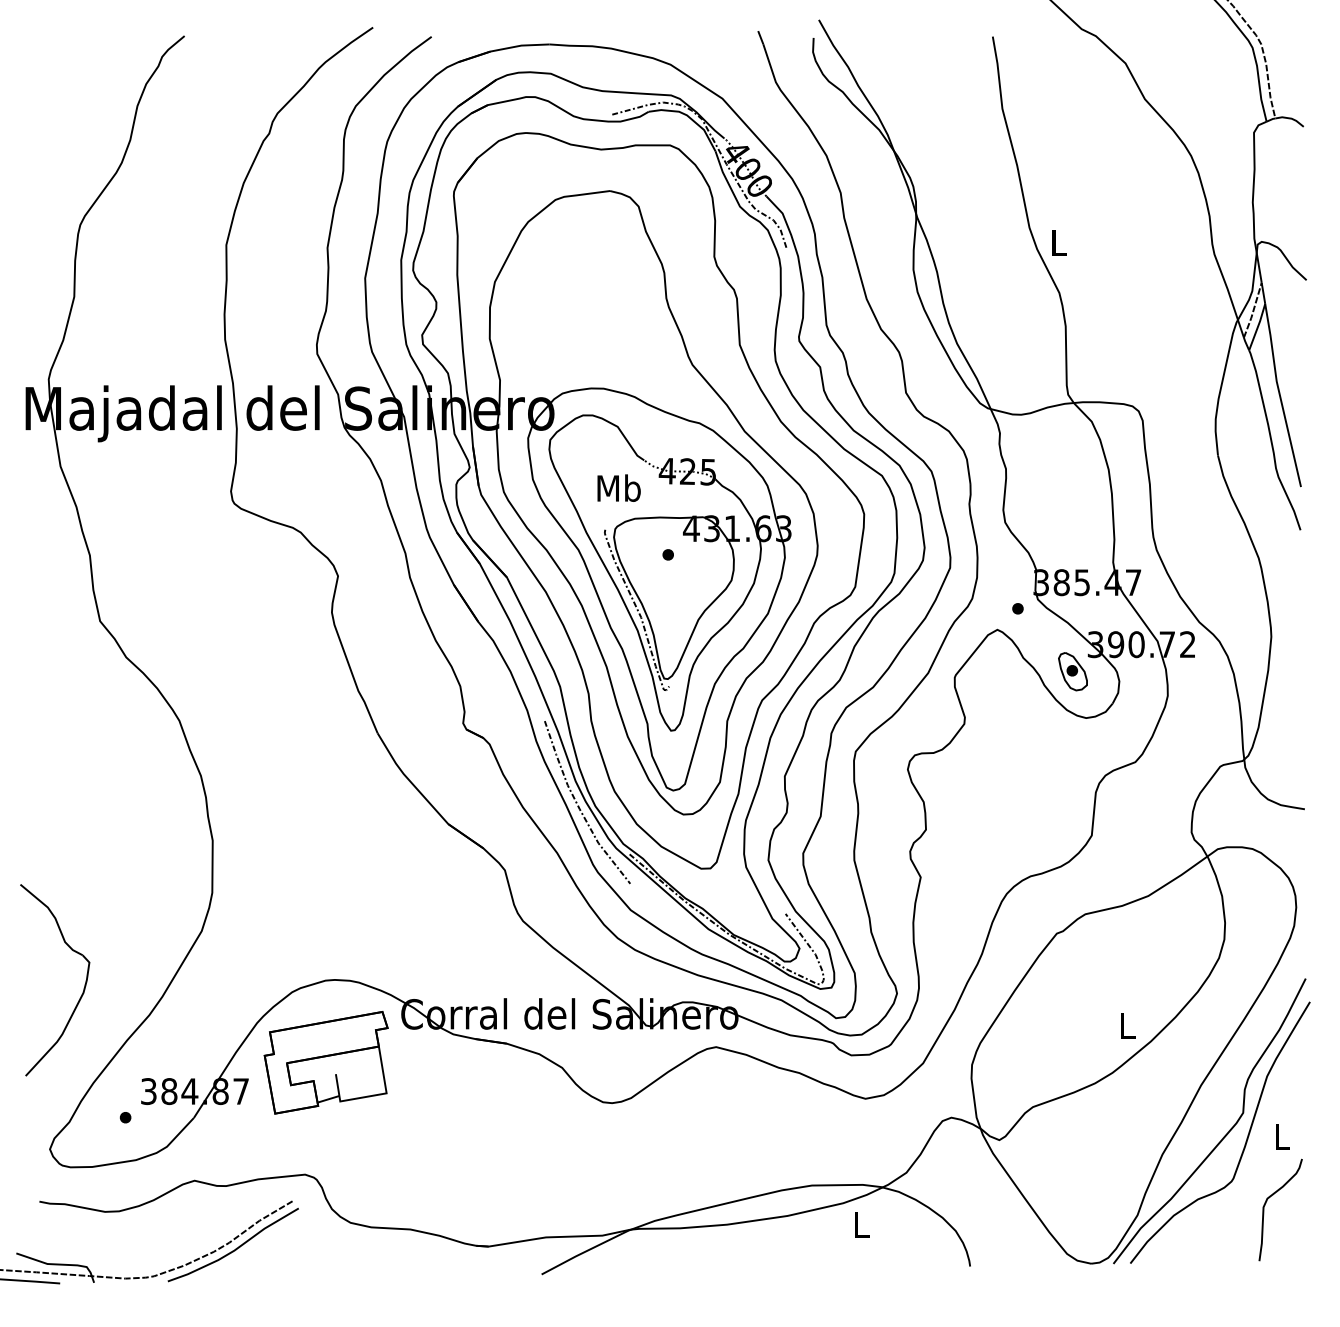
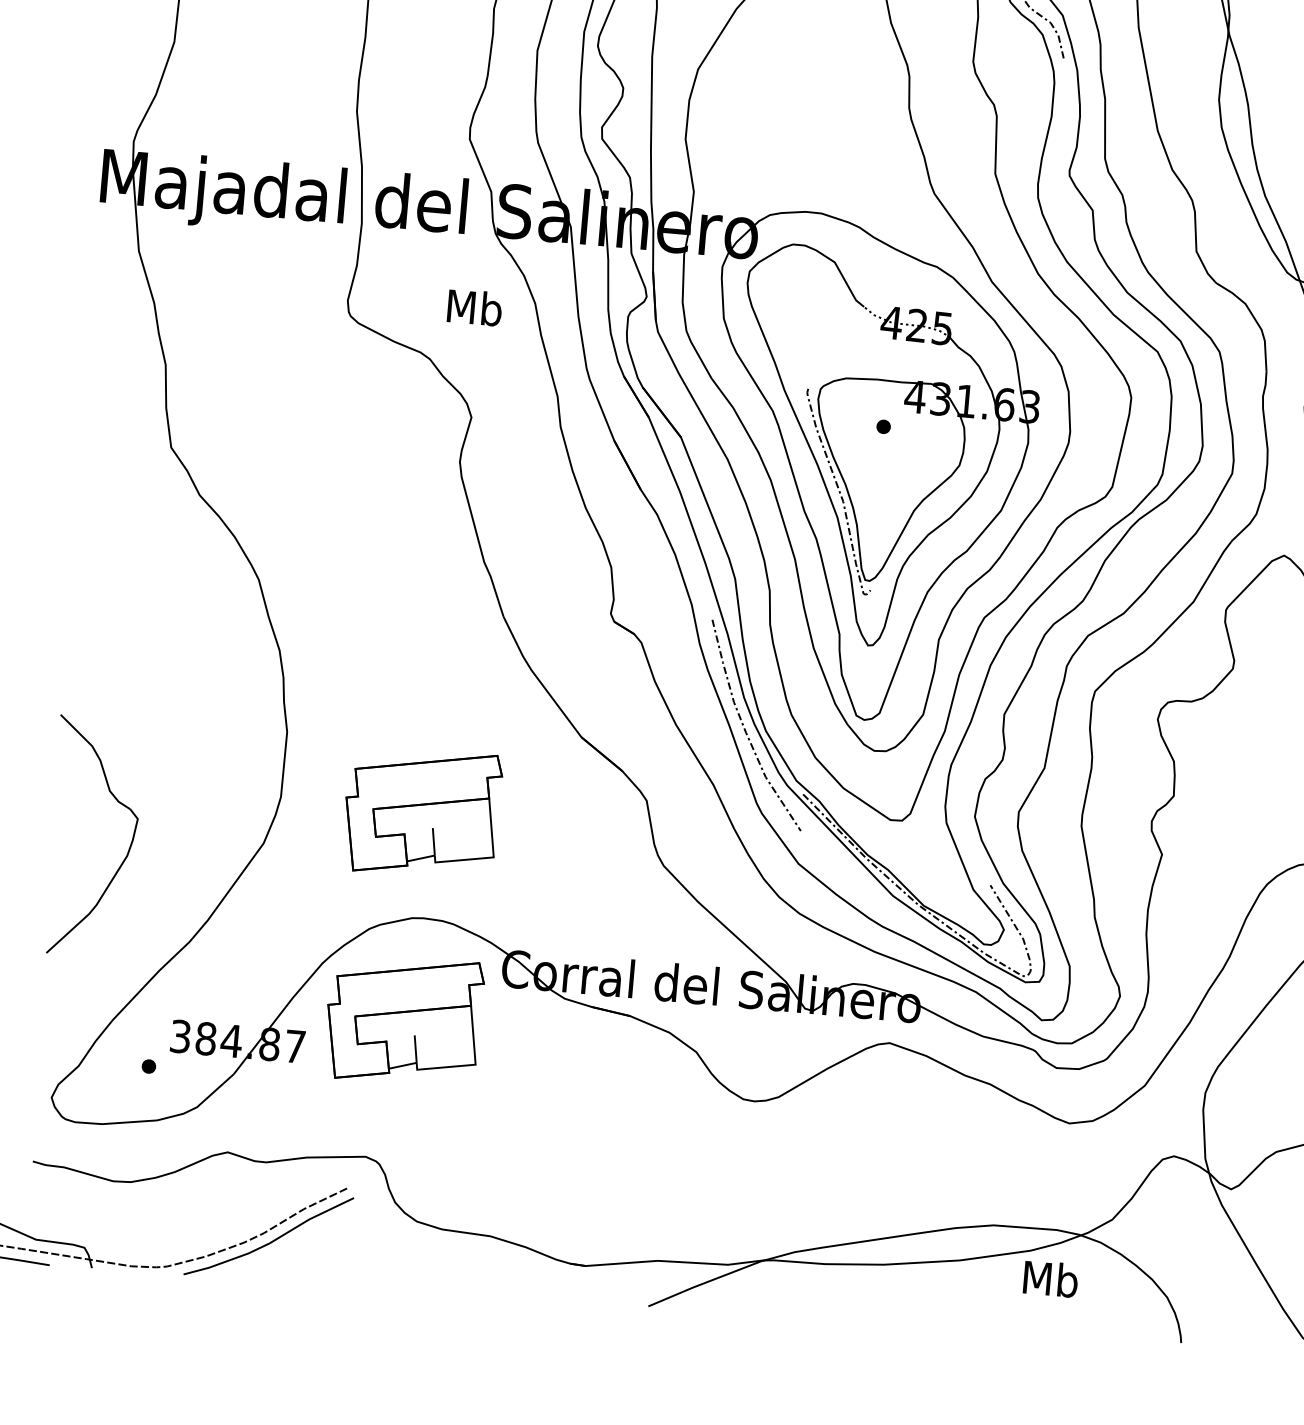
text: (618, 487) -> (474, 306), moved
part: (325, 895) -> (421, 812), added
part: (83, 988) -> (127, 850), moved
text: (861, 1224) -> (1050, 1279), L -> Mb

